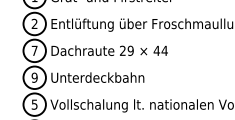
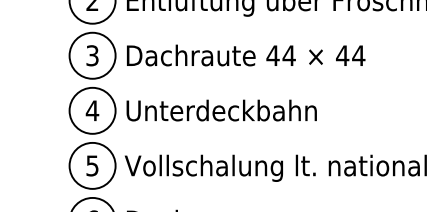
text: (34, 50) -> (92, 54), 7 -> 3
text: (126, 50) -> (280, 54), 29 -> 44
text: (34, 77) -> (92, 110), 9 -> 4

